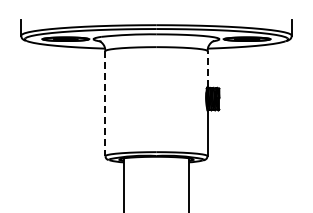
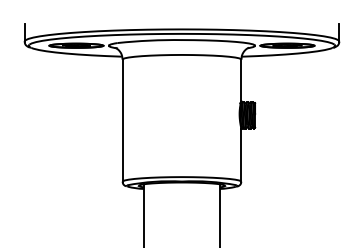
line: (207, 69) -> (241, 80), dashed -> solid
line: (105, 103) -> (122, 120), dashed -> solid

